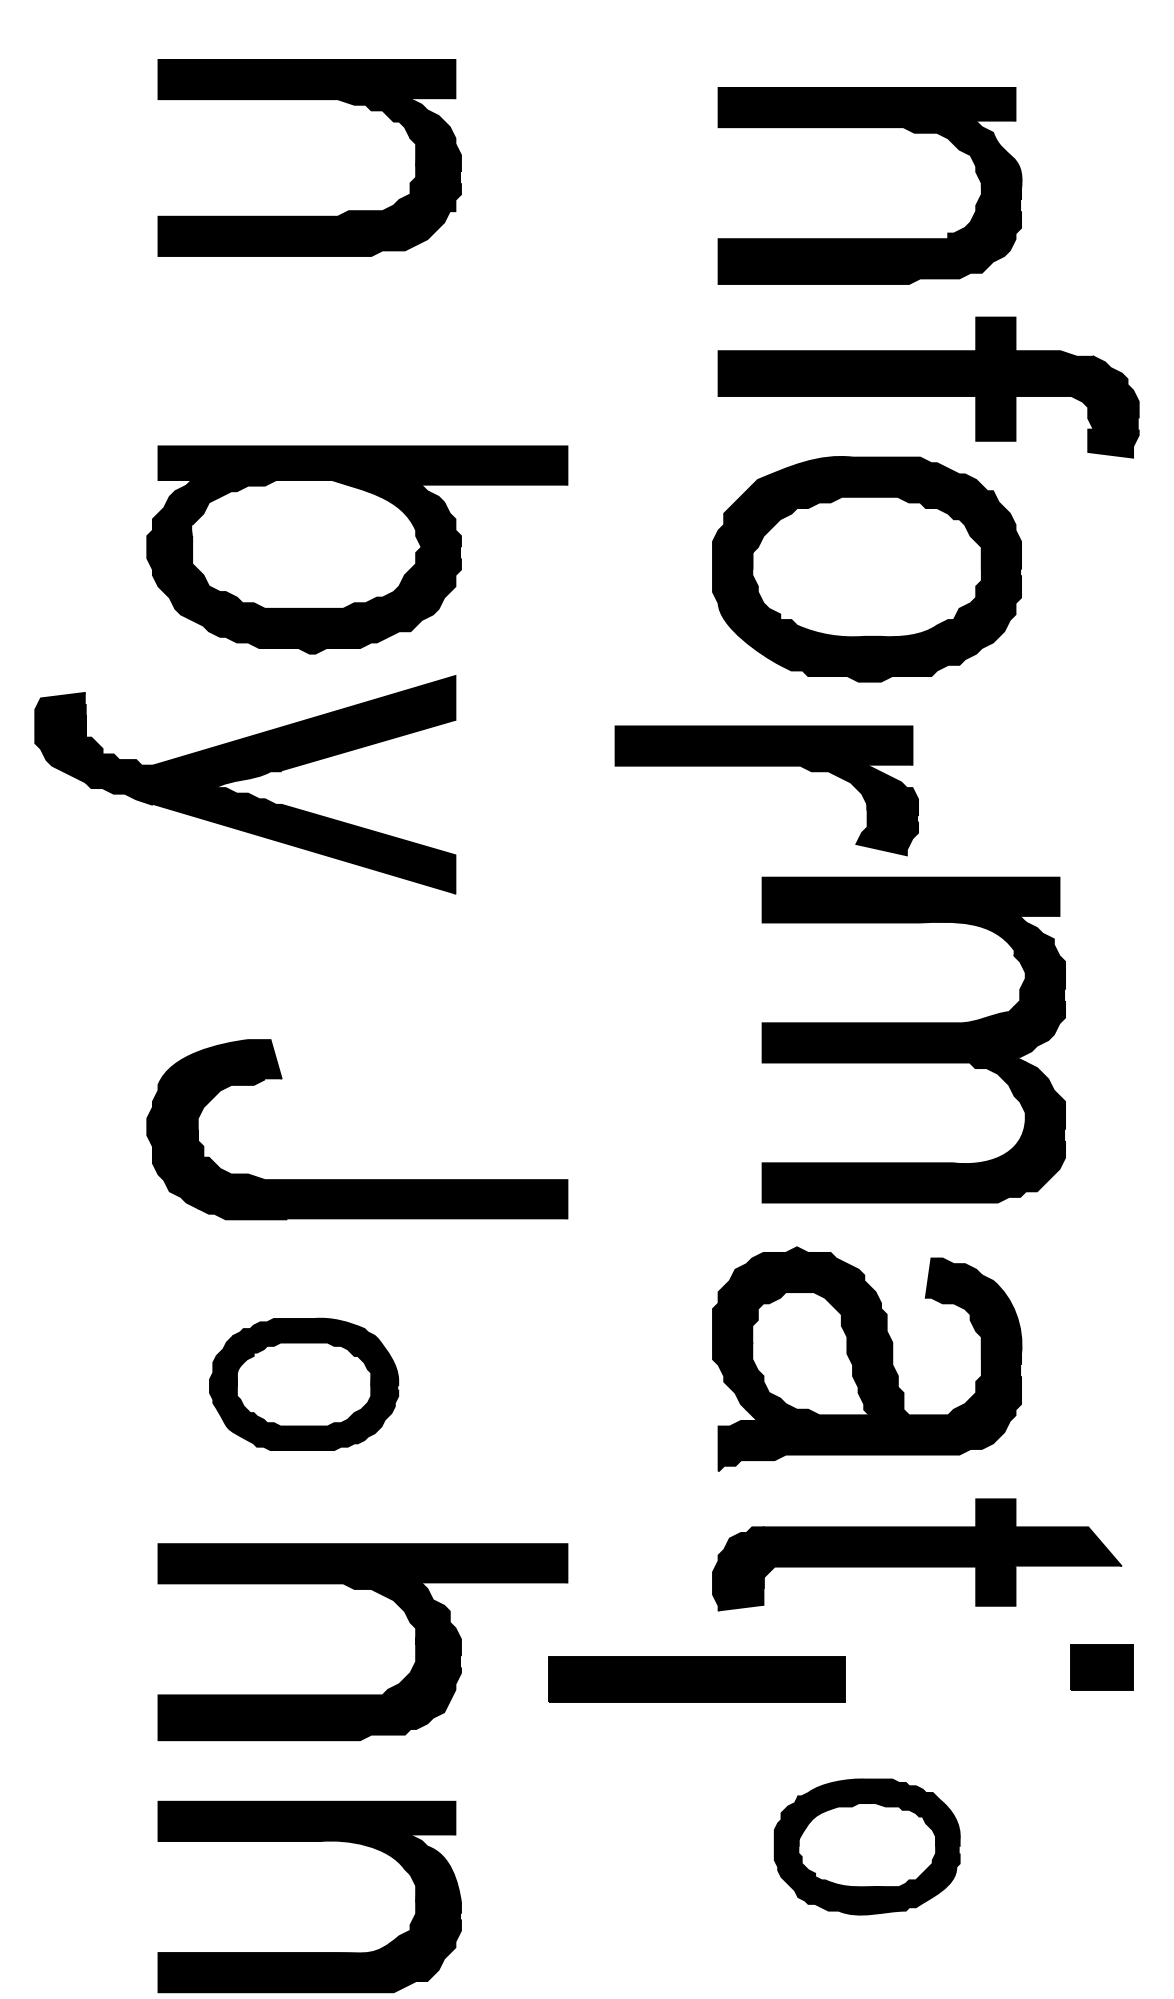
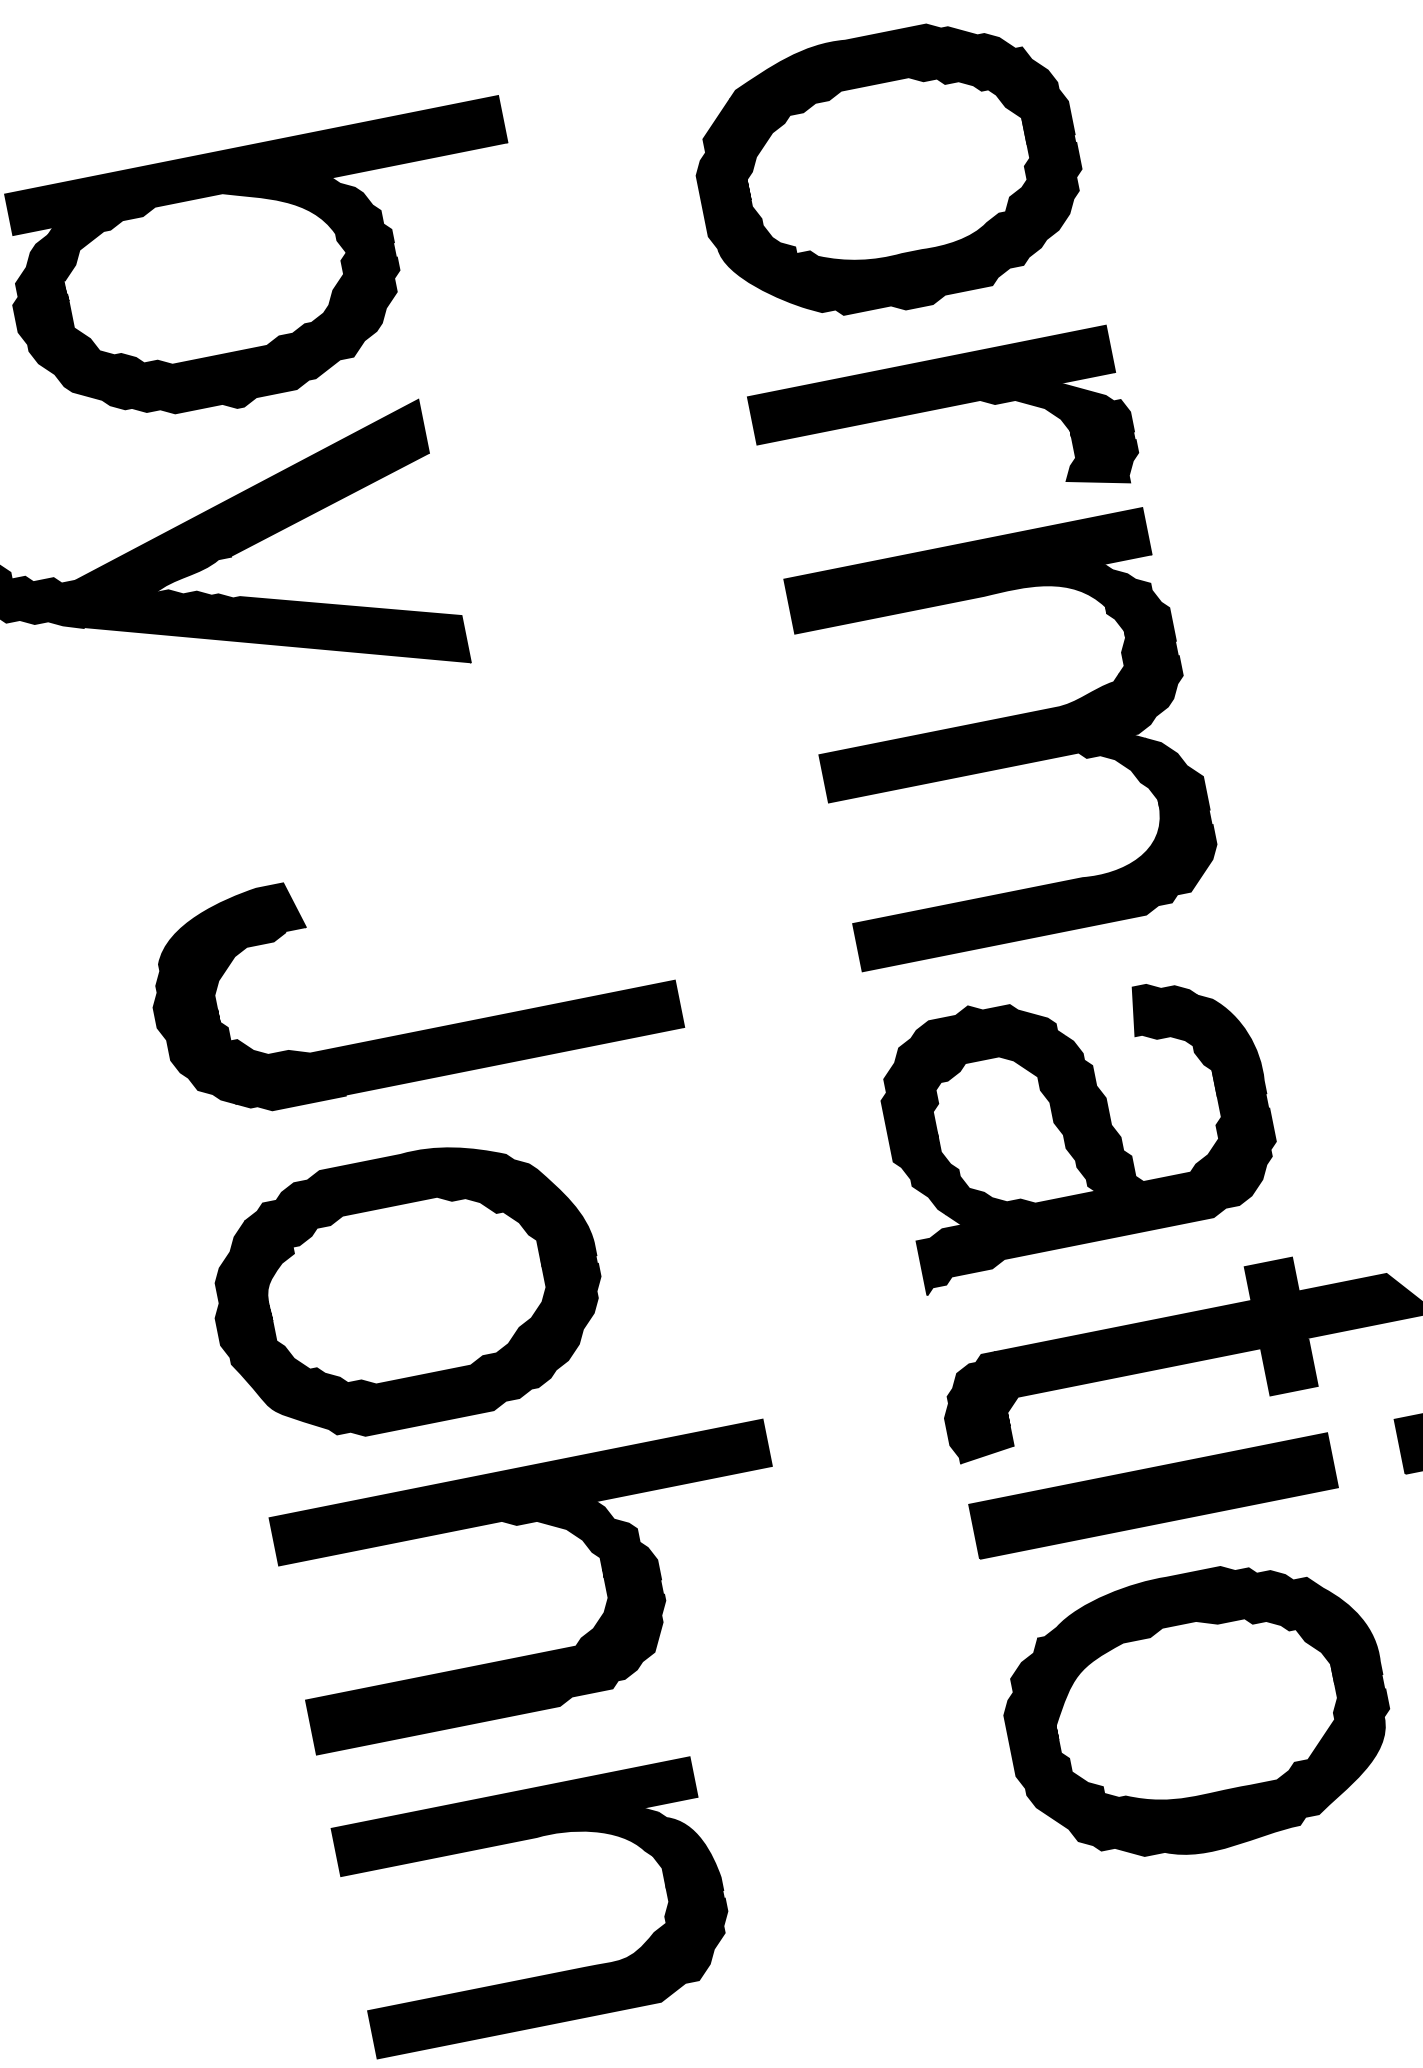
part: (766, 766) -> (939, 409), moved
part: (913, 1039) -> (1005, 738), moved
part: (303, 1384) -> (405, 1290), size x1.67
part: (696, 1679) -> (1152, 1496), moved
part: (867, 1846) -> (1197, 1711), size x1.67

